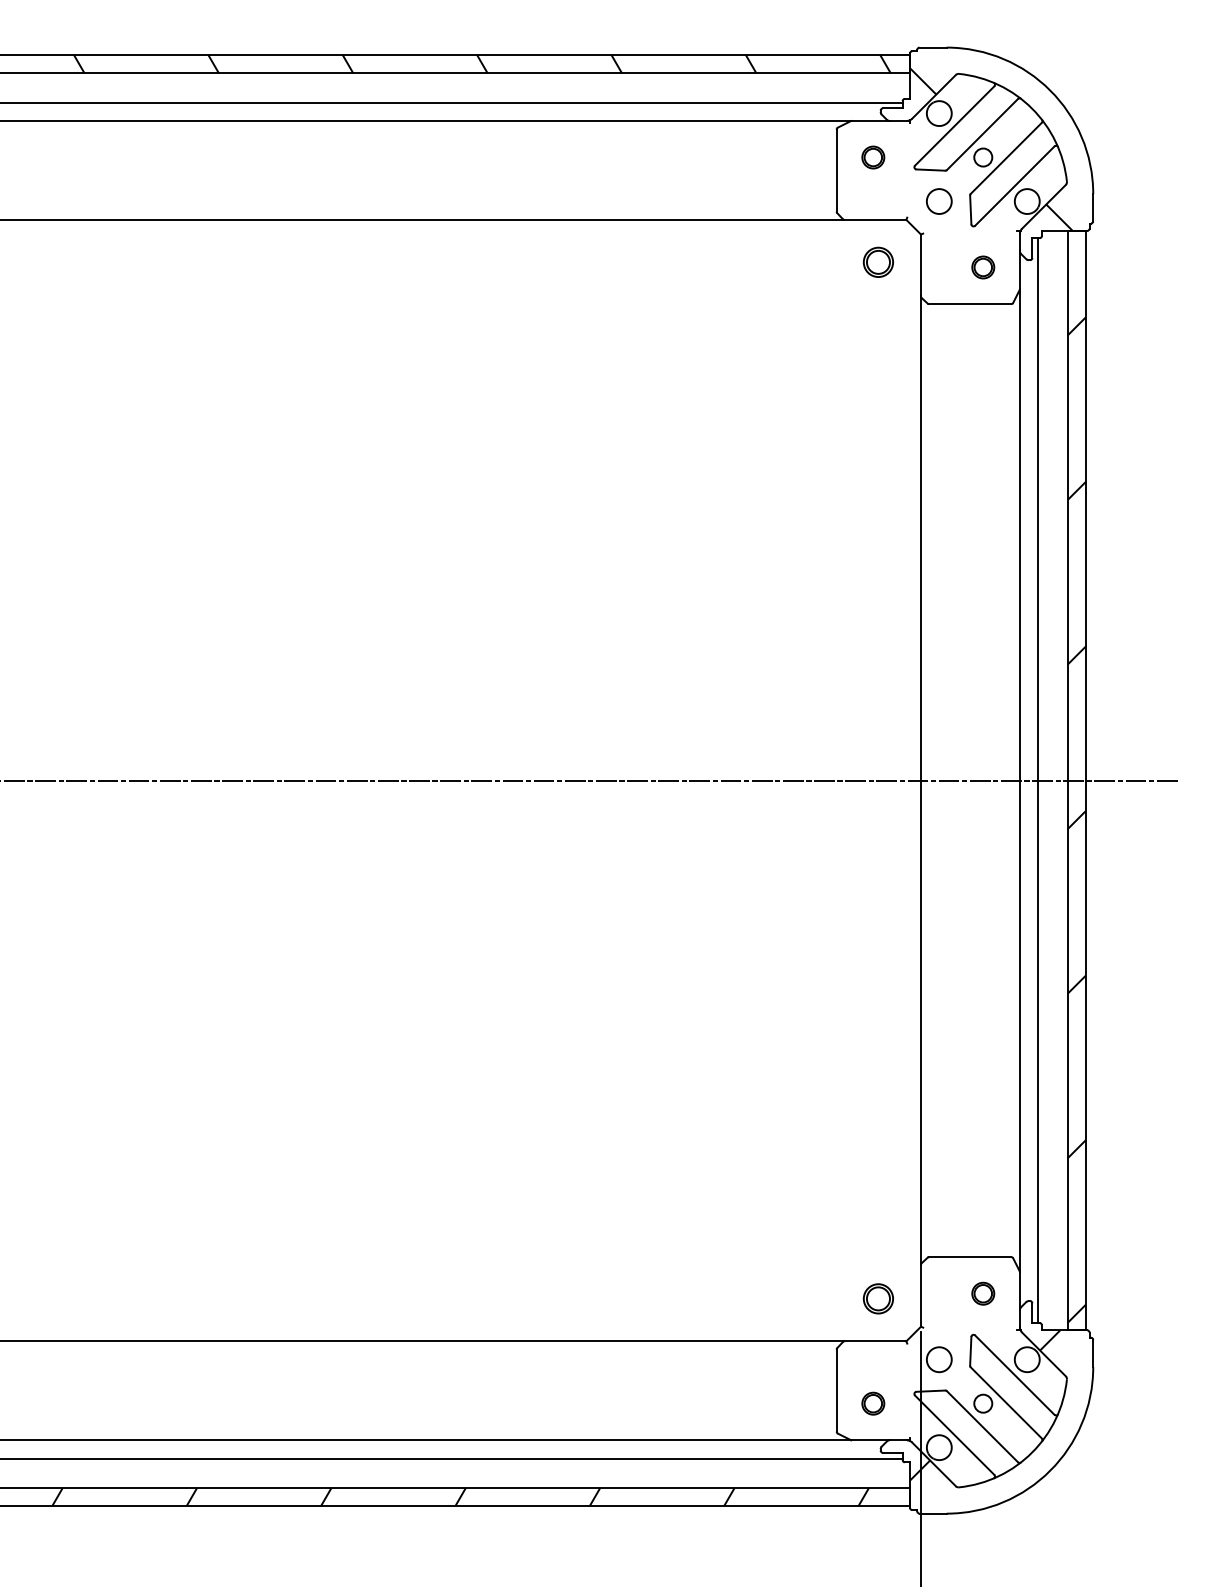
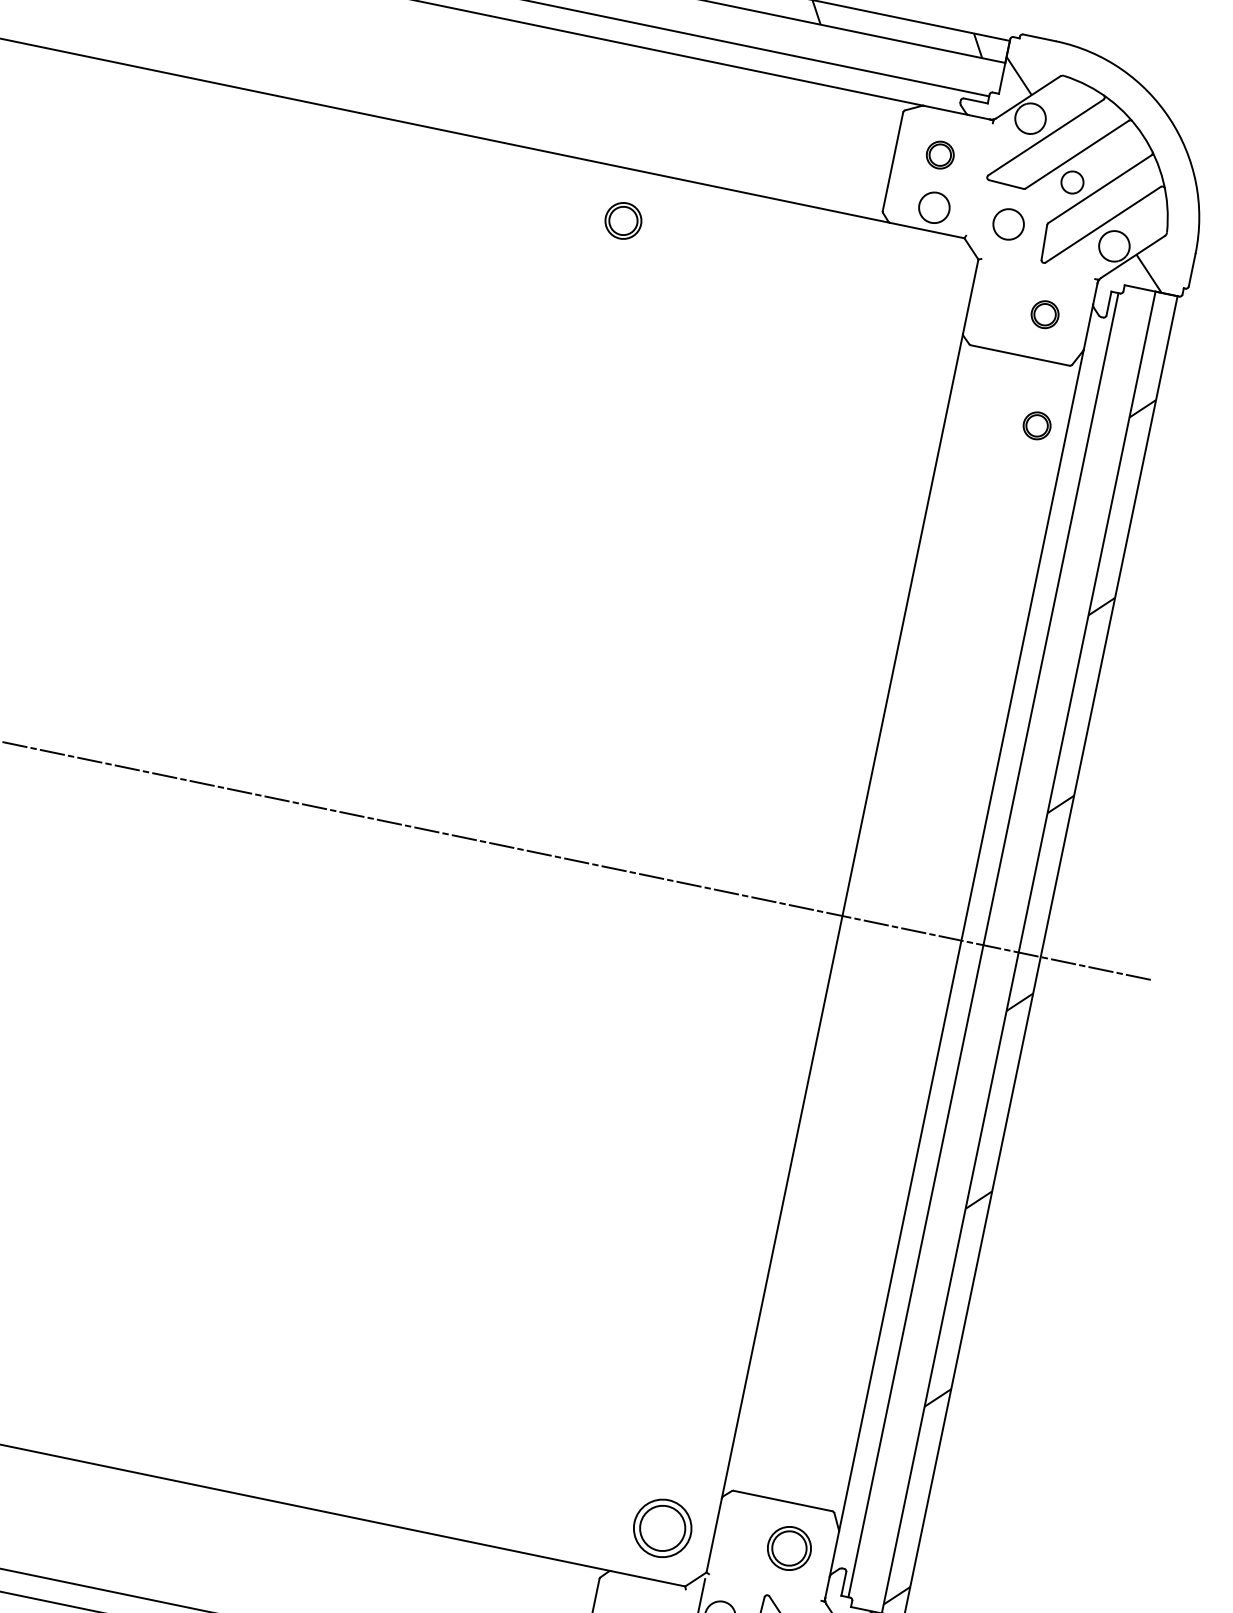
circle: (877, 200) -> (934, 207), added
part: (877, 261) -> (622, 219), moved
part: (995, 357) -> (1037, 425), added
part: (983, 1293) -> (789, 1548), size x1.6
part: (877, 1298) -> (661, 1527), size x1.6

